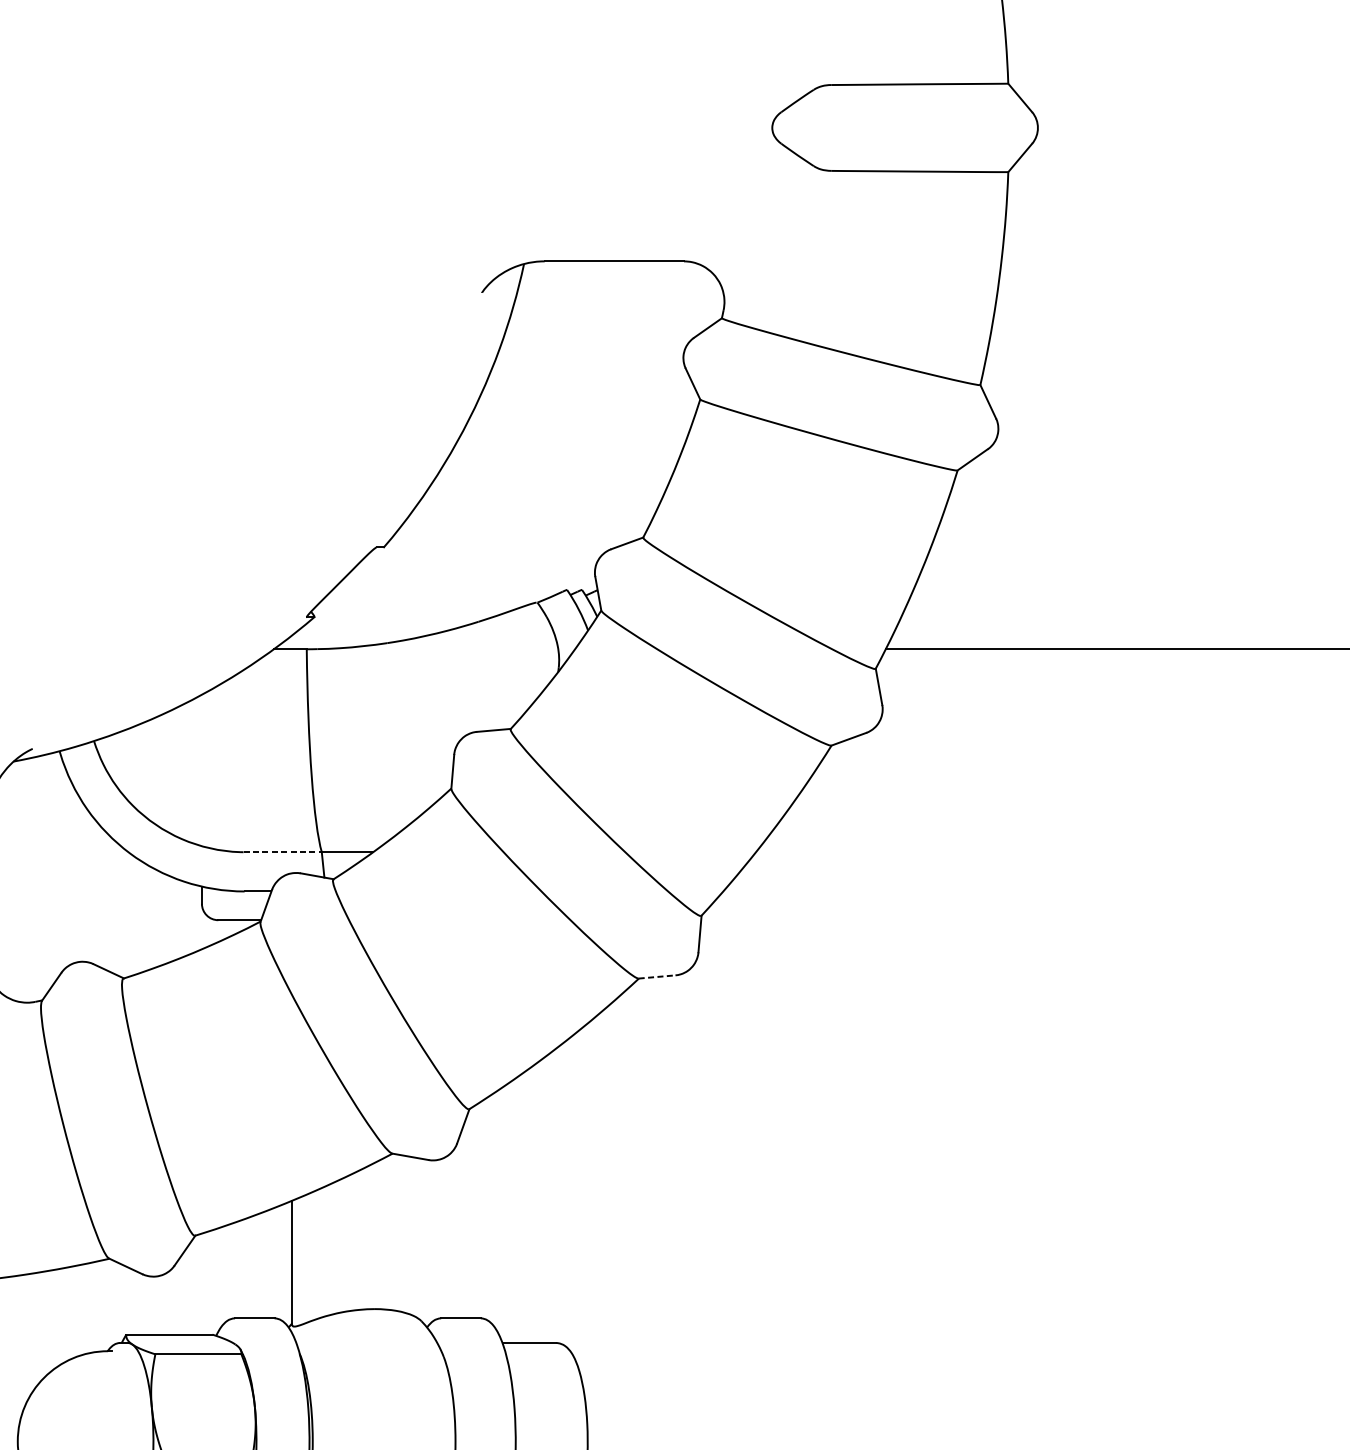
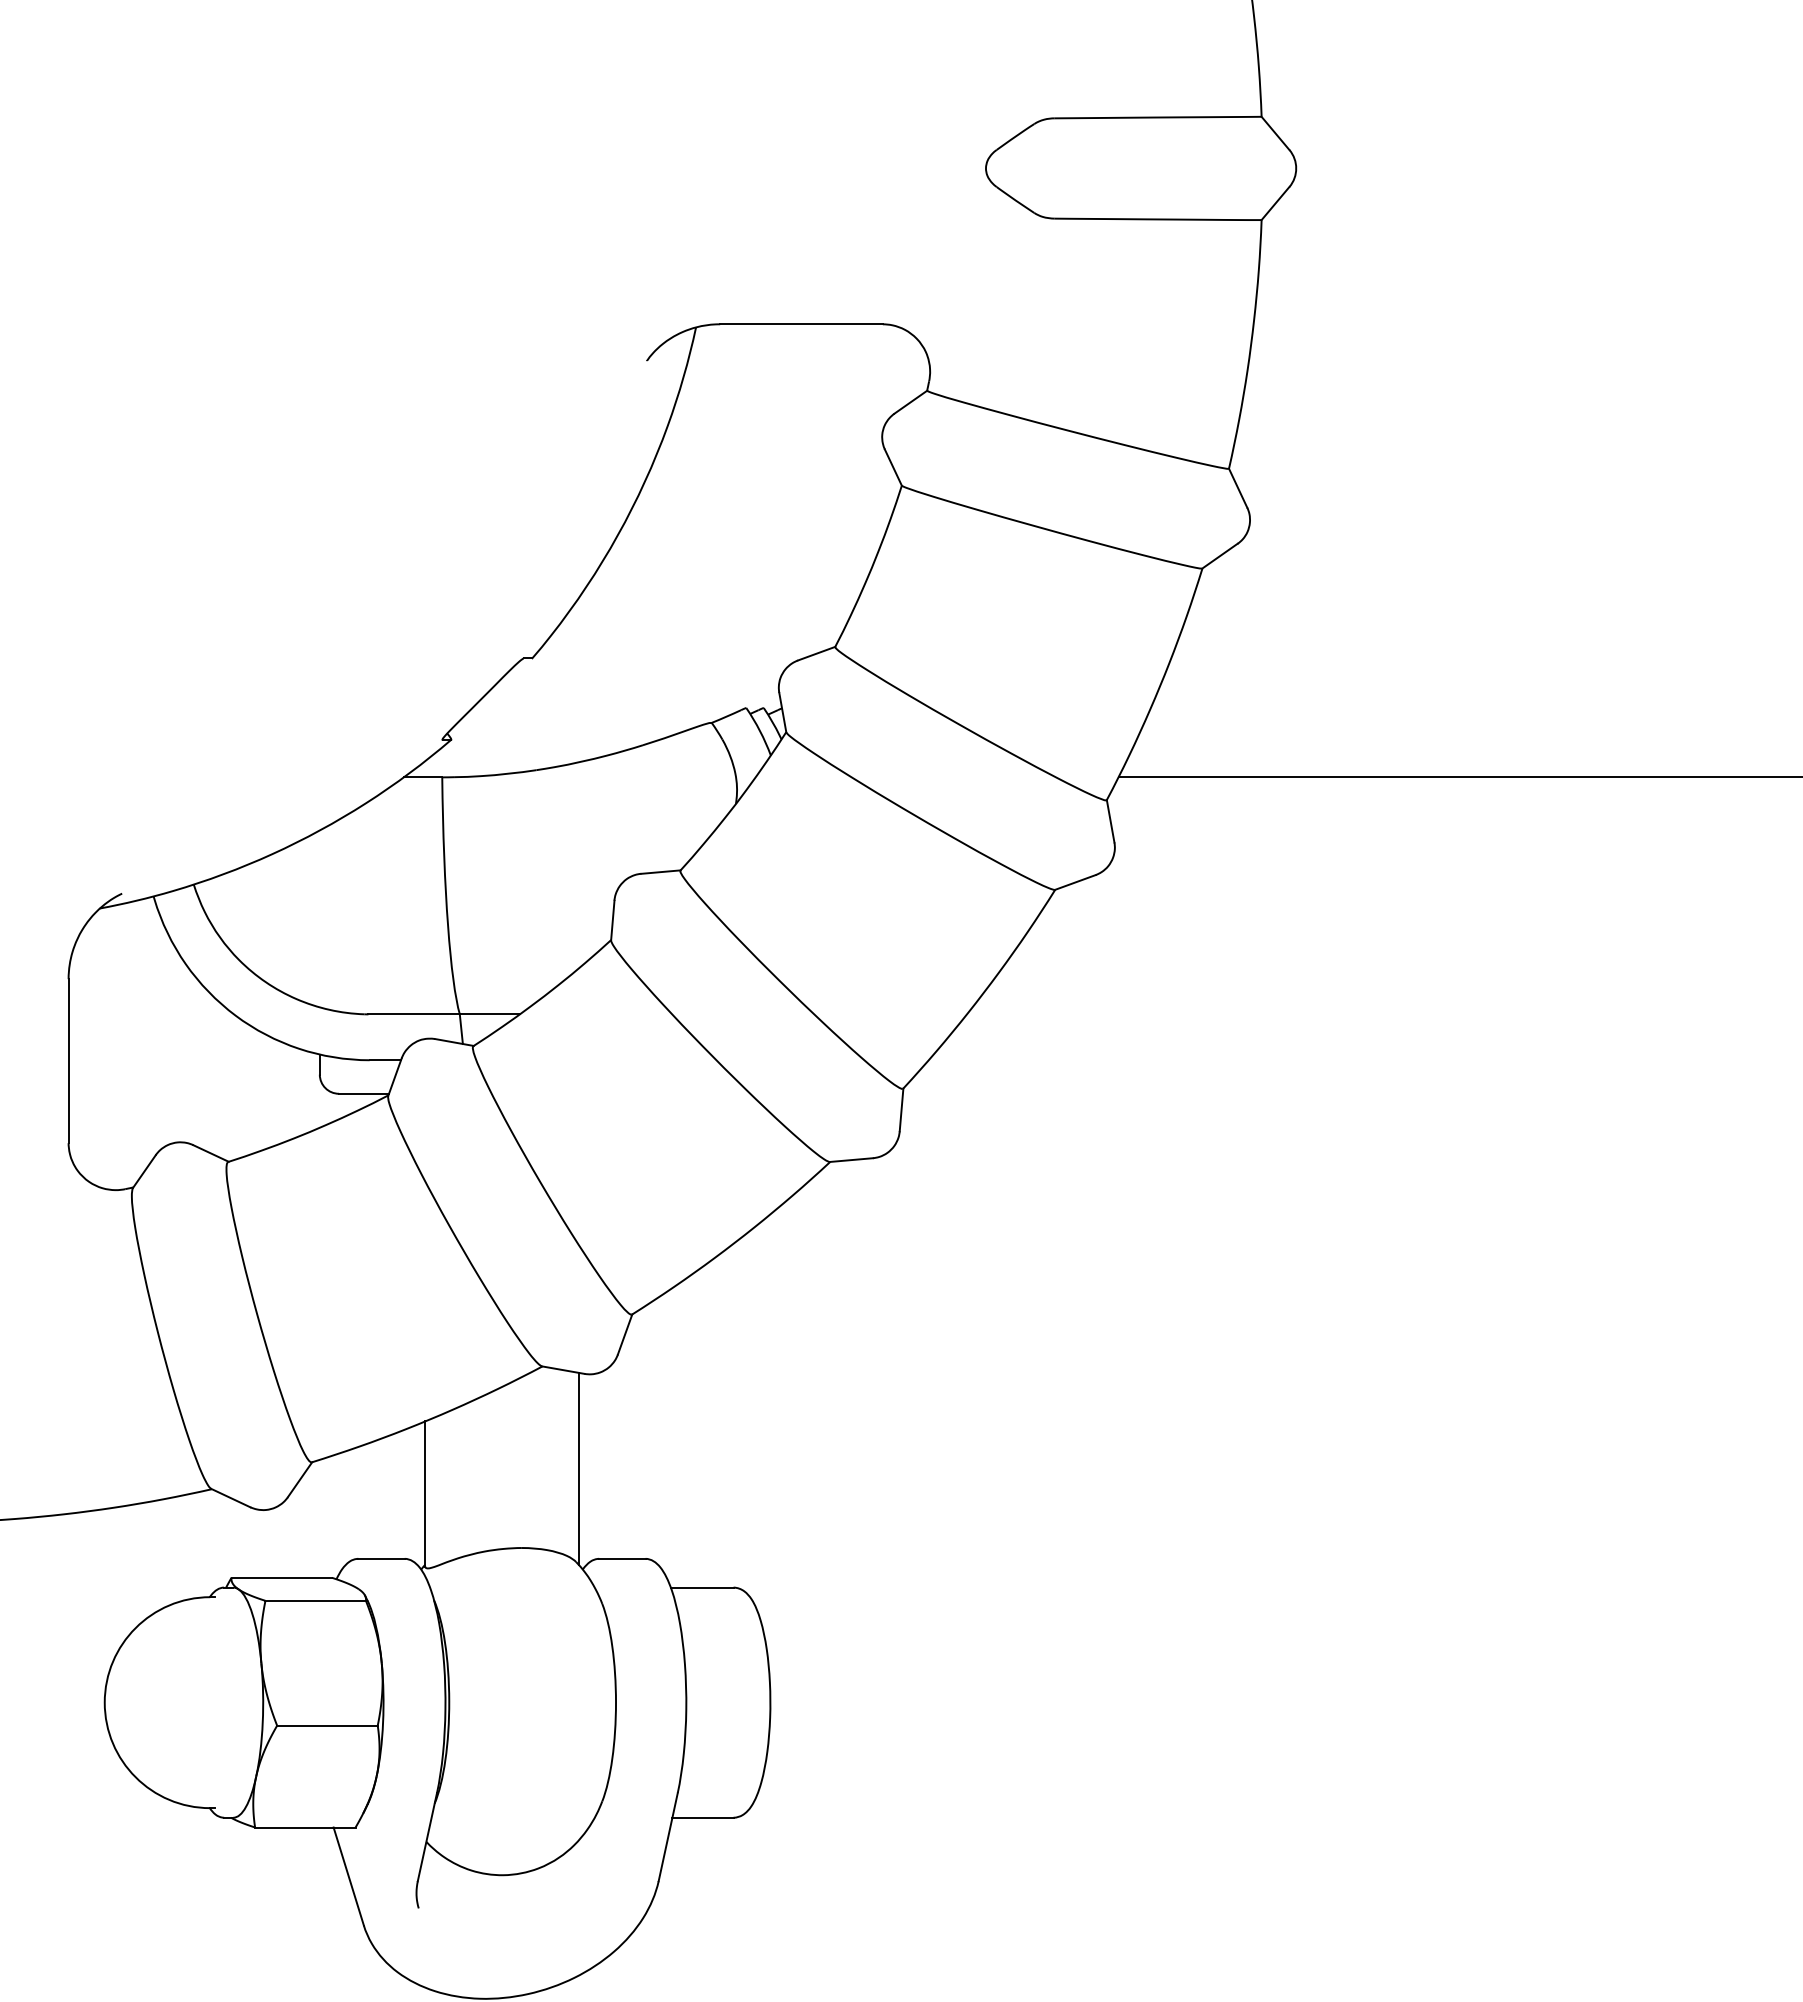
line: (282, 852) -> (414, 1014), dashed -> solid
line: (657, 977) -> (851, 1160), dashed -> solid
line: (423, 1241) -> (578, 1468), added

